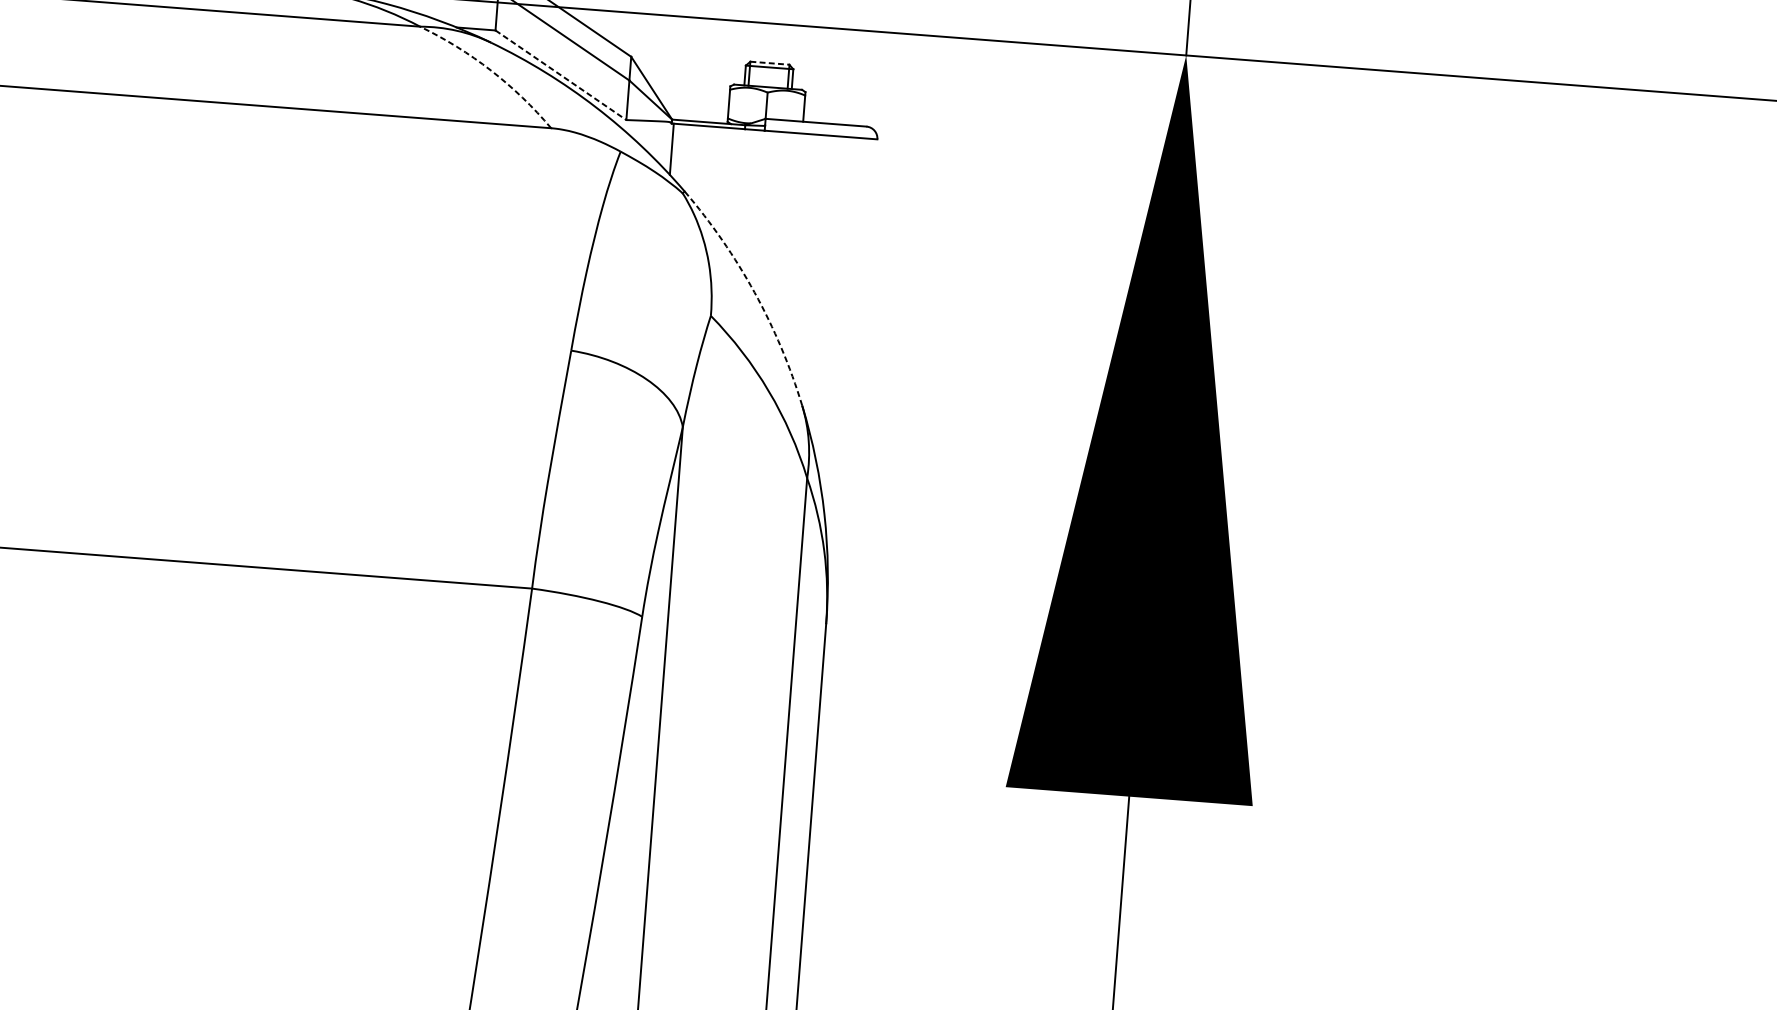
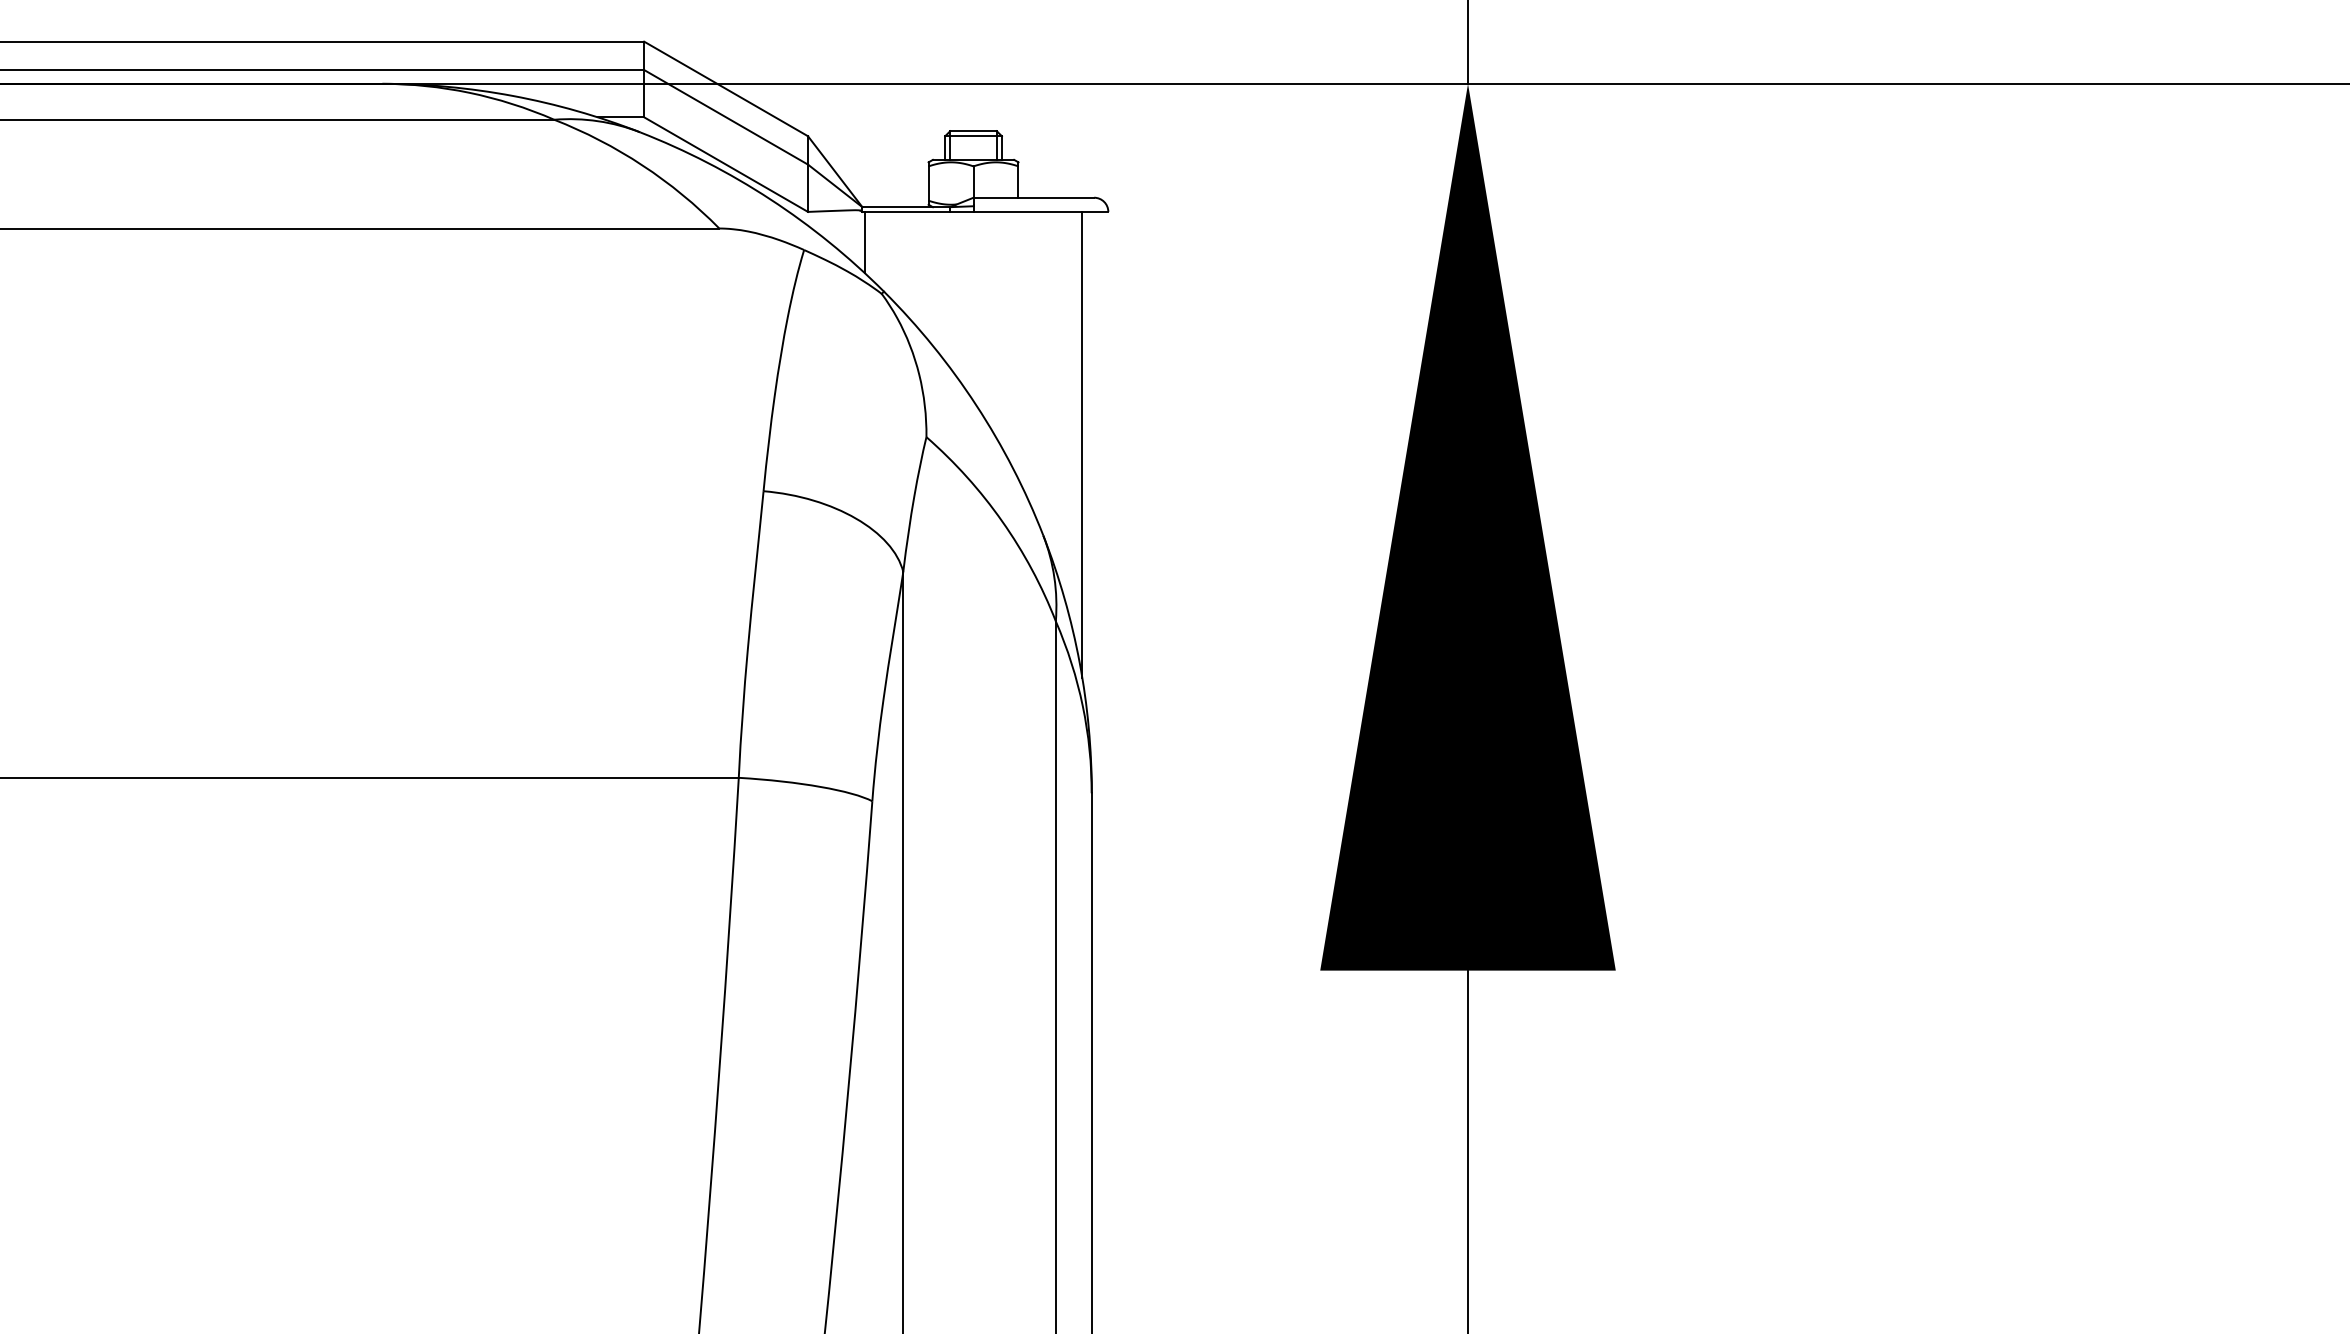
line: (770, 63) -> (974, 131), dashed -> solid
arc: (491, 70) -> (642, 165), dashed -> solid
line: (561, 75) -> (726, 164), dashed -> solid
arc: (754, 292) -> (976, 405), dashed -> solid
line: (840, 332) -> (1082, 444), added

